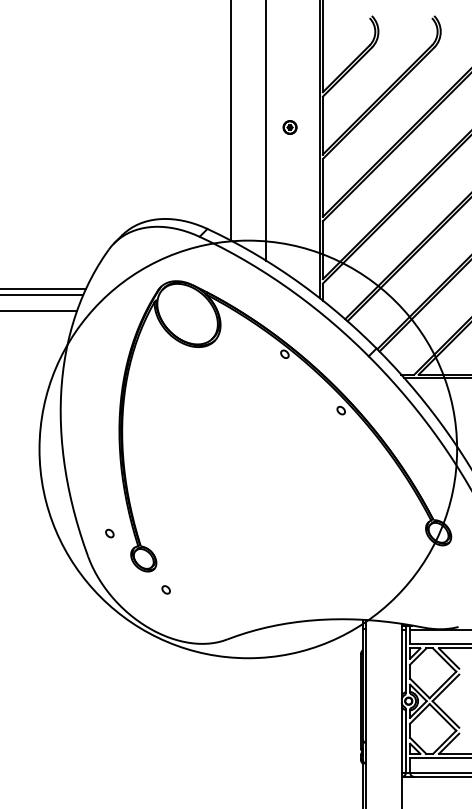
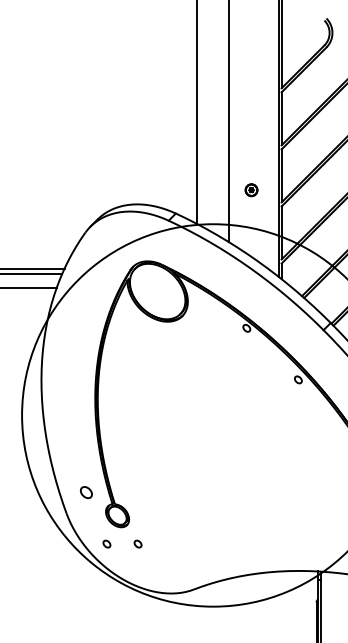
part: (289, 127) -> (251, 190), moved
part: (109, 533) -> (86, 492), size x1.6
part: (131, 589) -> (106, 543), added

